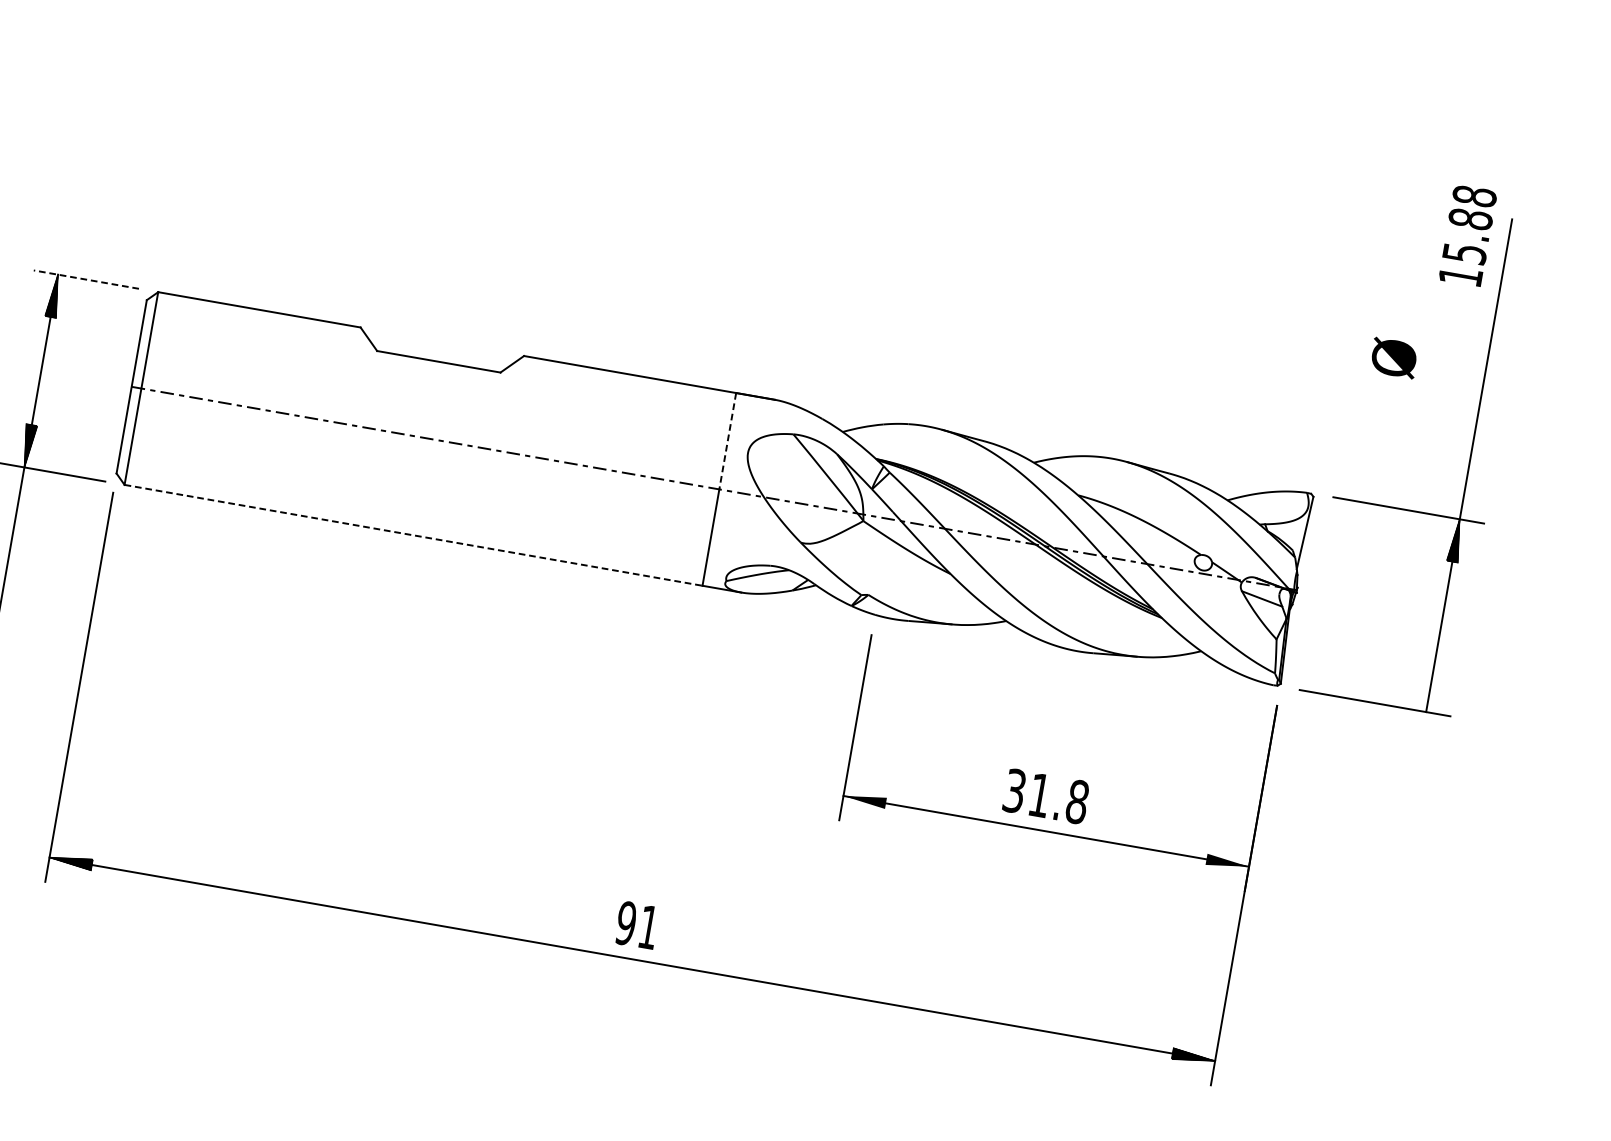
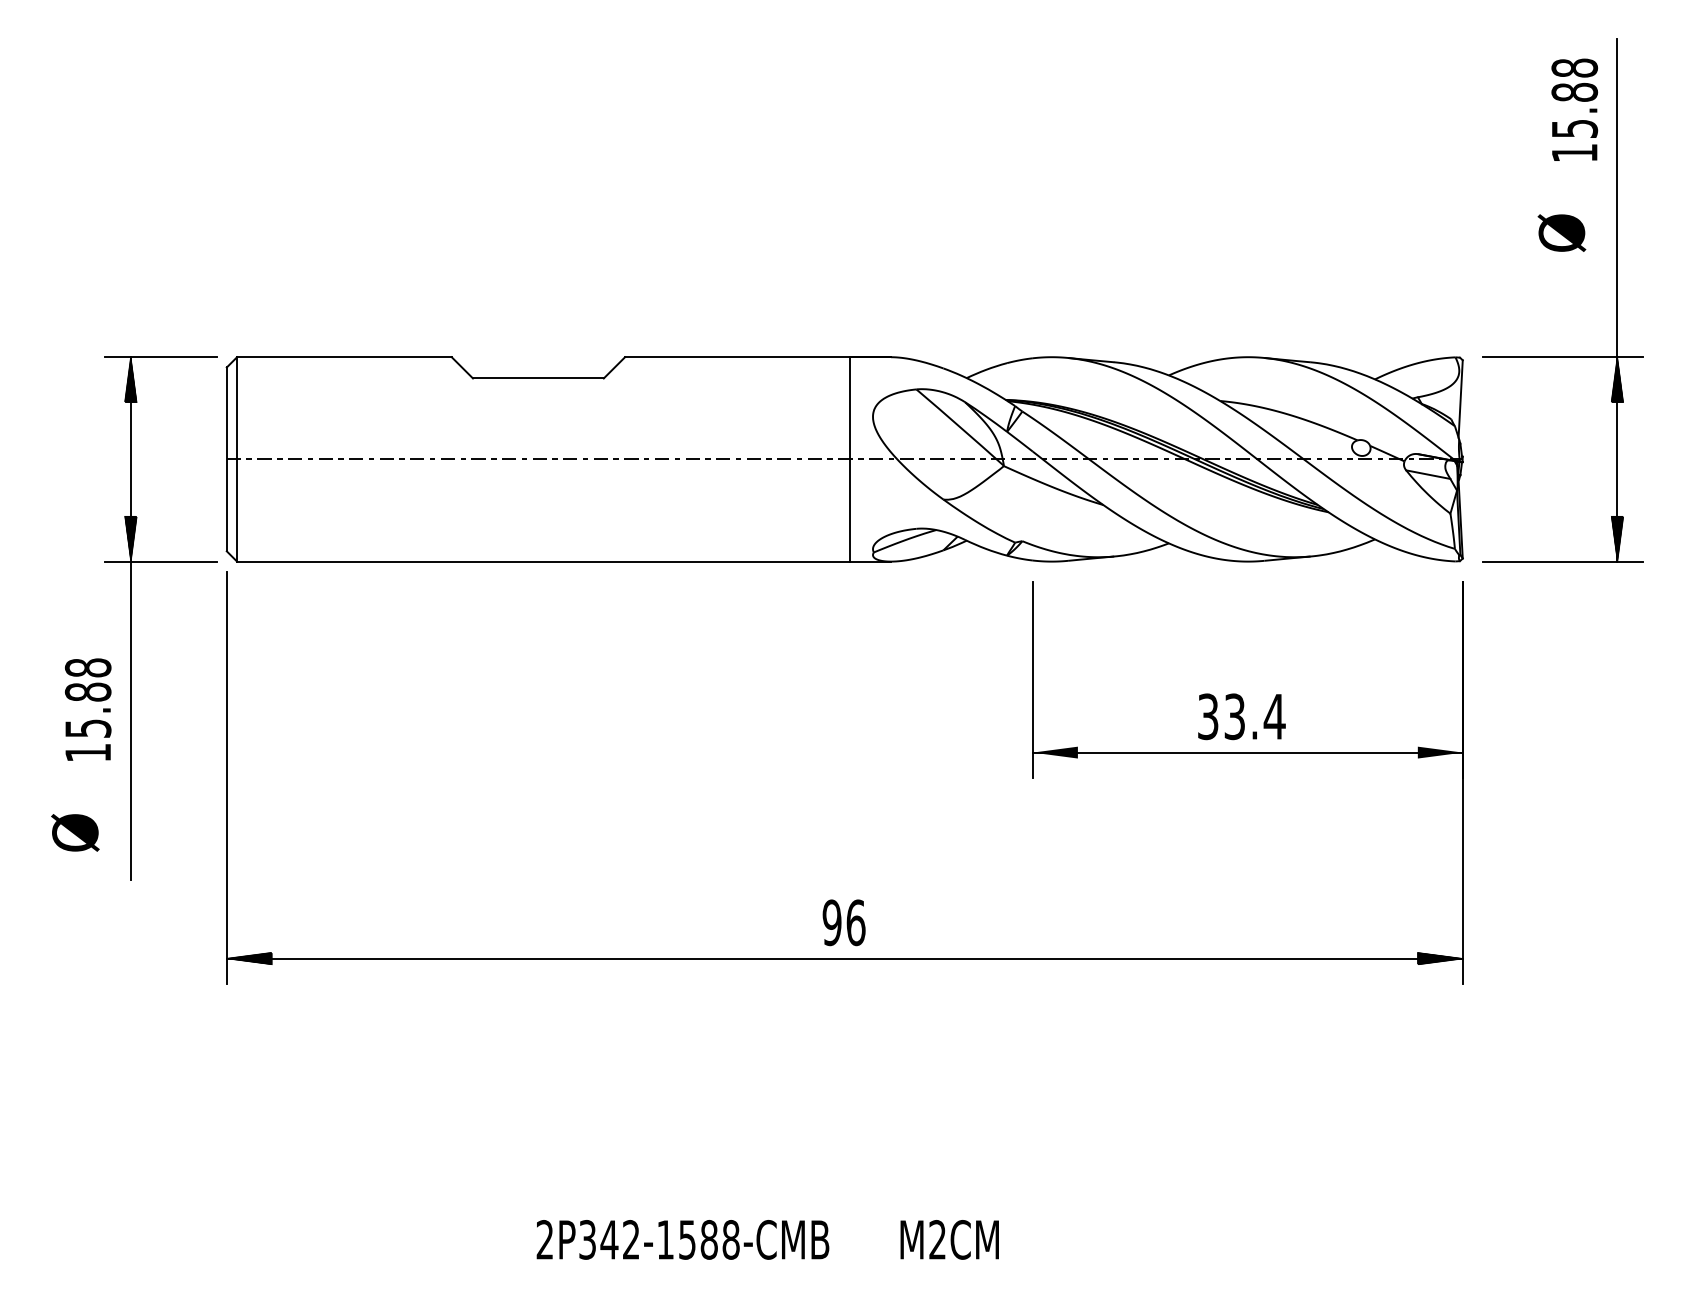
text: (1467, 235) -> (1574, 109), moved
line: (85, 279) -> (160, 357), dashed -> solid
text: (1393, 357) -> (1561, 232), moved
line: (728, 441) -> (850, 408), dashed -> solid
line: (414, 535) -> (544, 561), dashed -> solid
hatch: (1430, 690) -> (1617, 538), added
text: (1058, 798) -> (1254, 716), 31.8 -> 33.4
text: (648, 926) -> (855, 922), 91 -> 96

